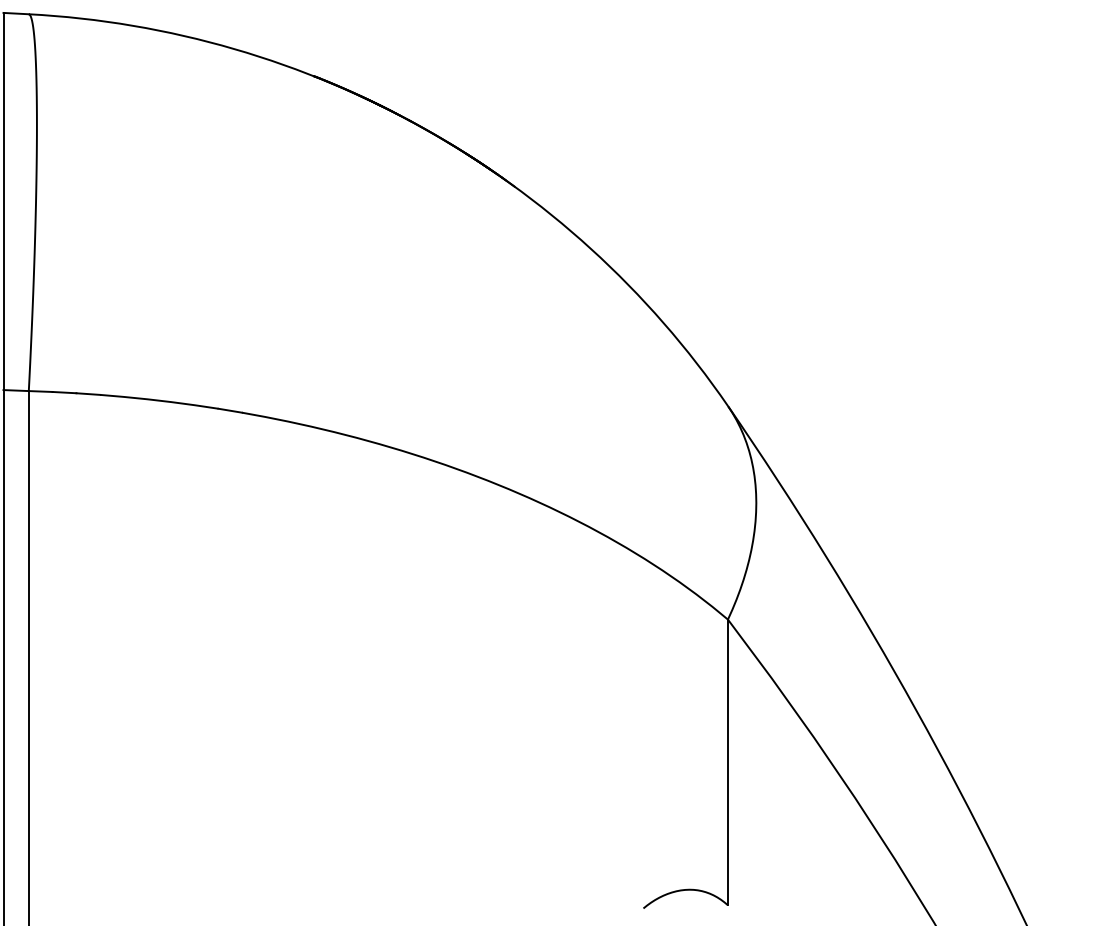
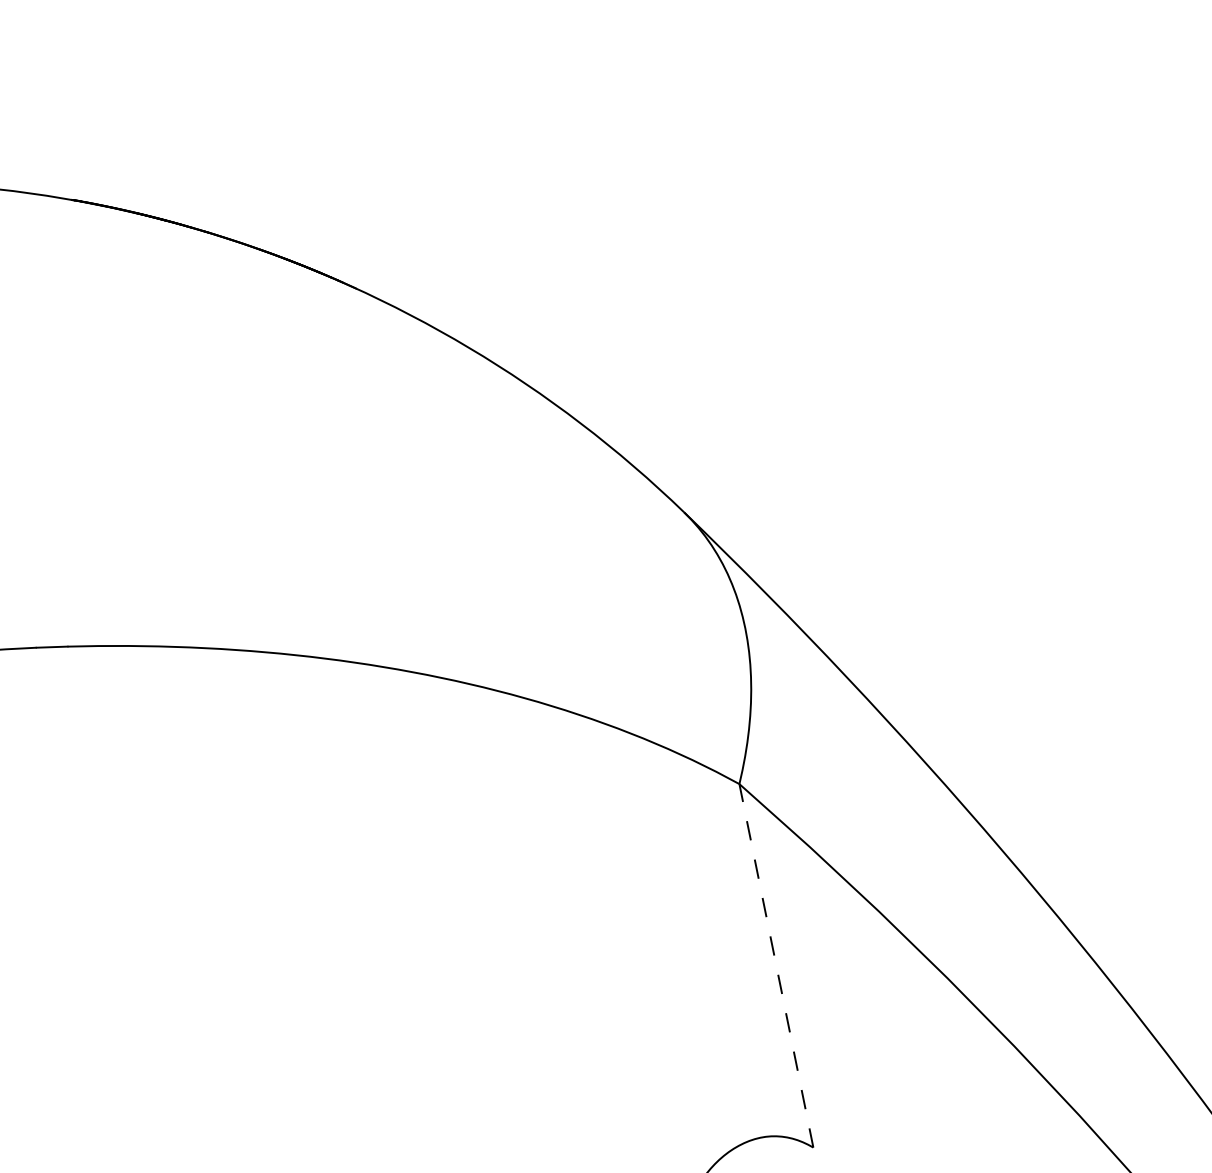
line: (727, 762) -> (775, 966), solid -> dashed

